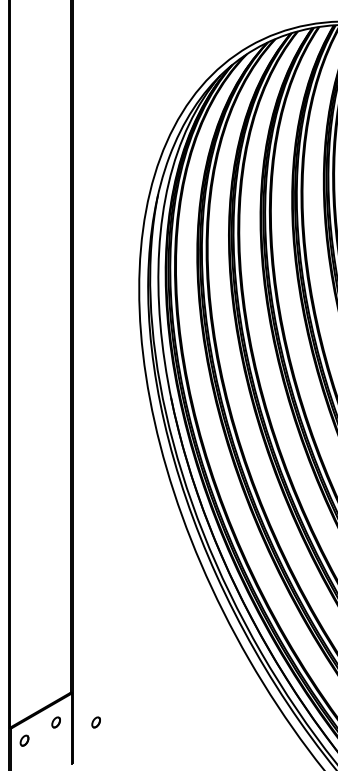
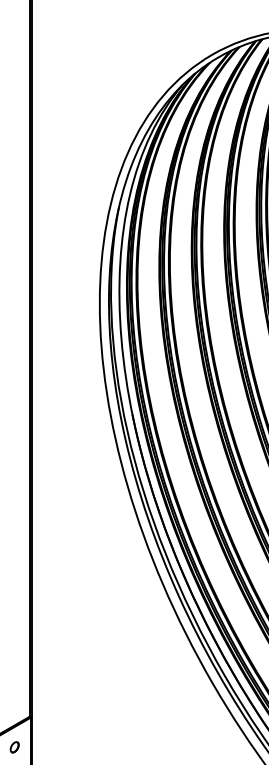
part: (95, 722) -> (54, 747), removed

